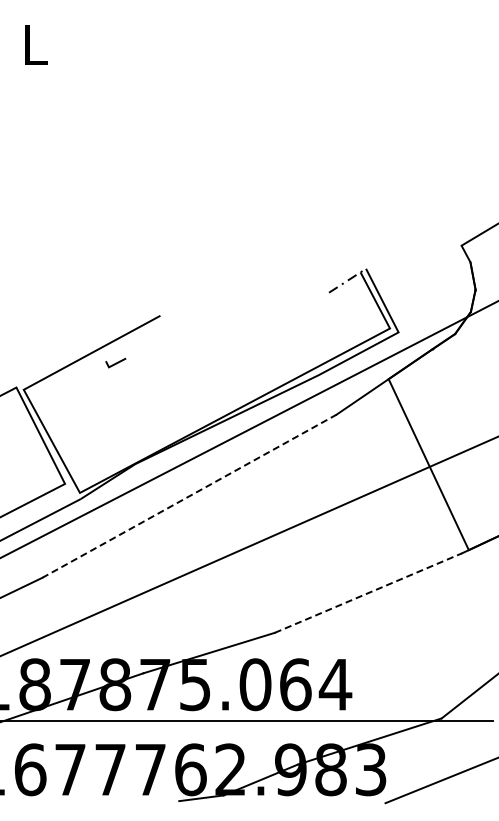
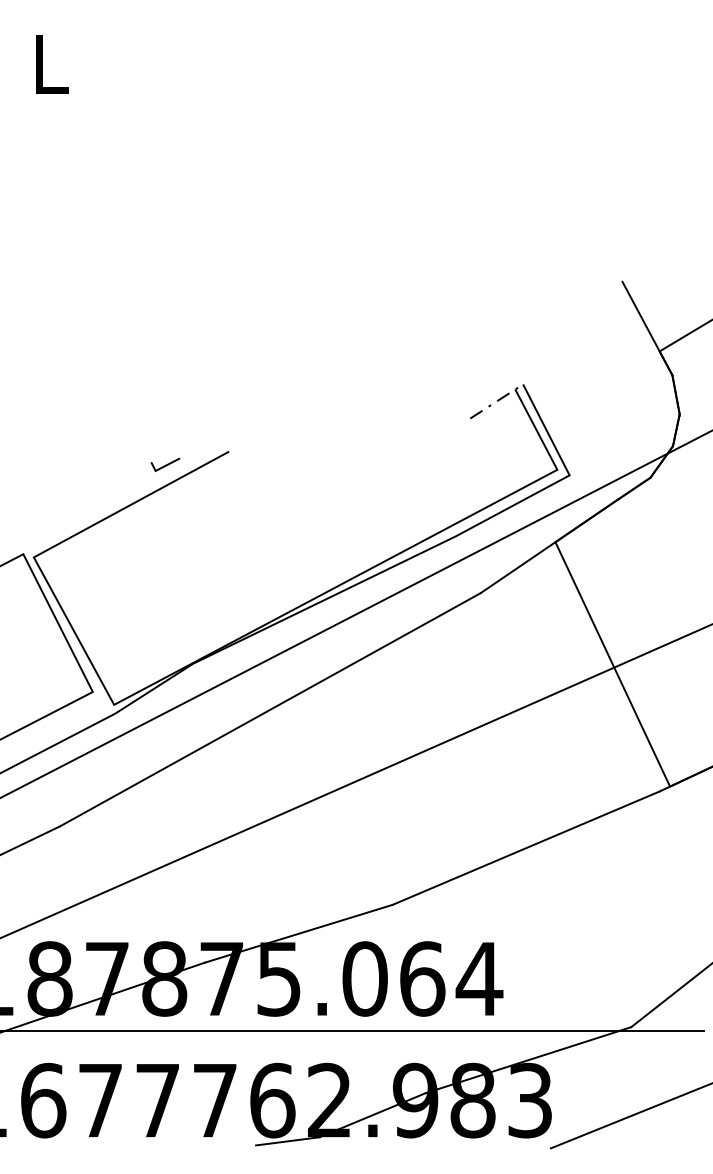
line: (452, 229) -> (646, 328), added
line: (115, 362) -> (164, 464), moved
line: (189, 496) -> (270, 709), dashed -> solid
line: (368, 593) -> (526, 848), dashed -> solid

